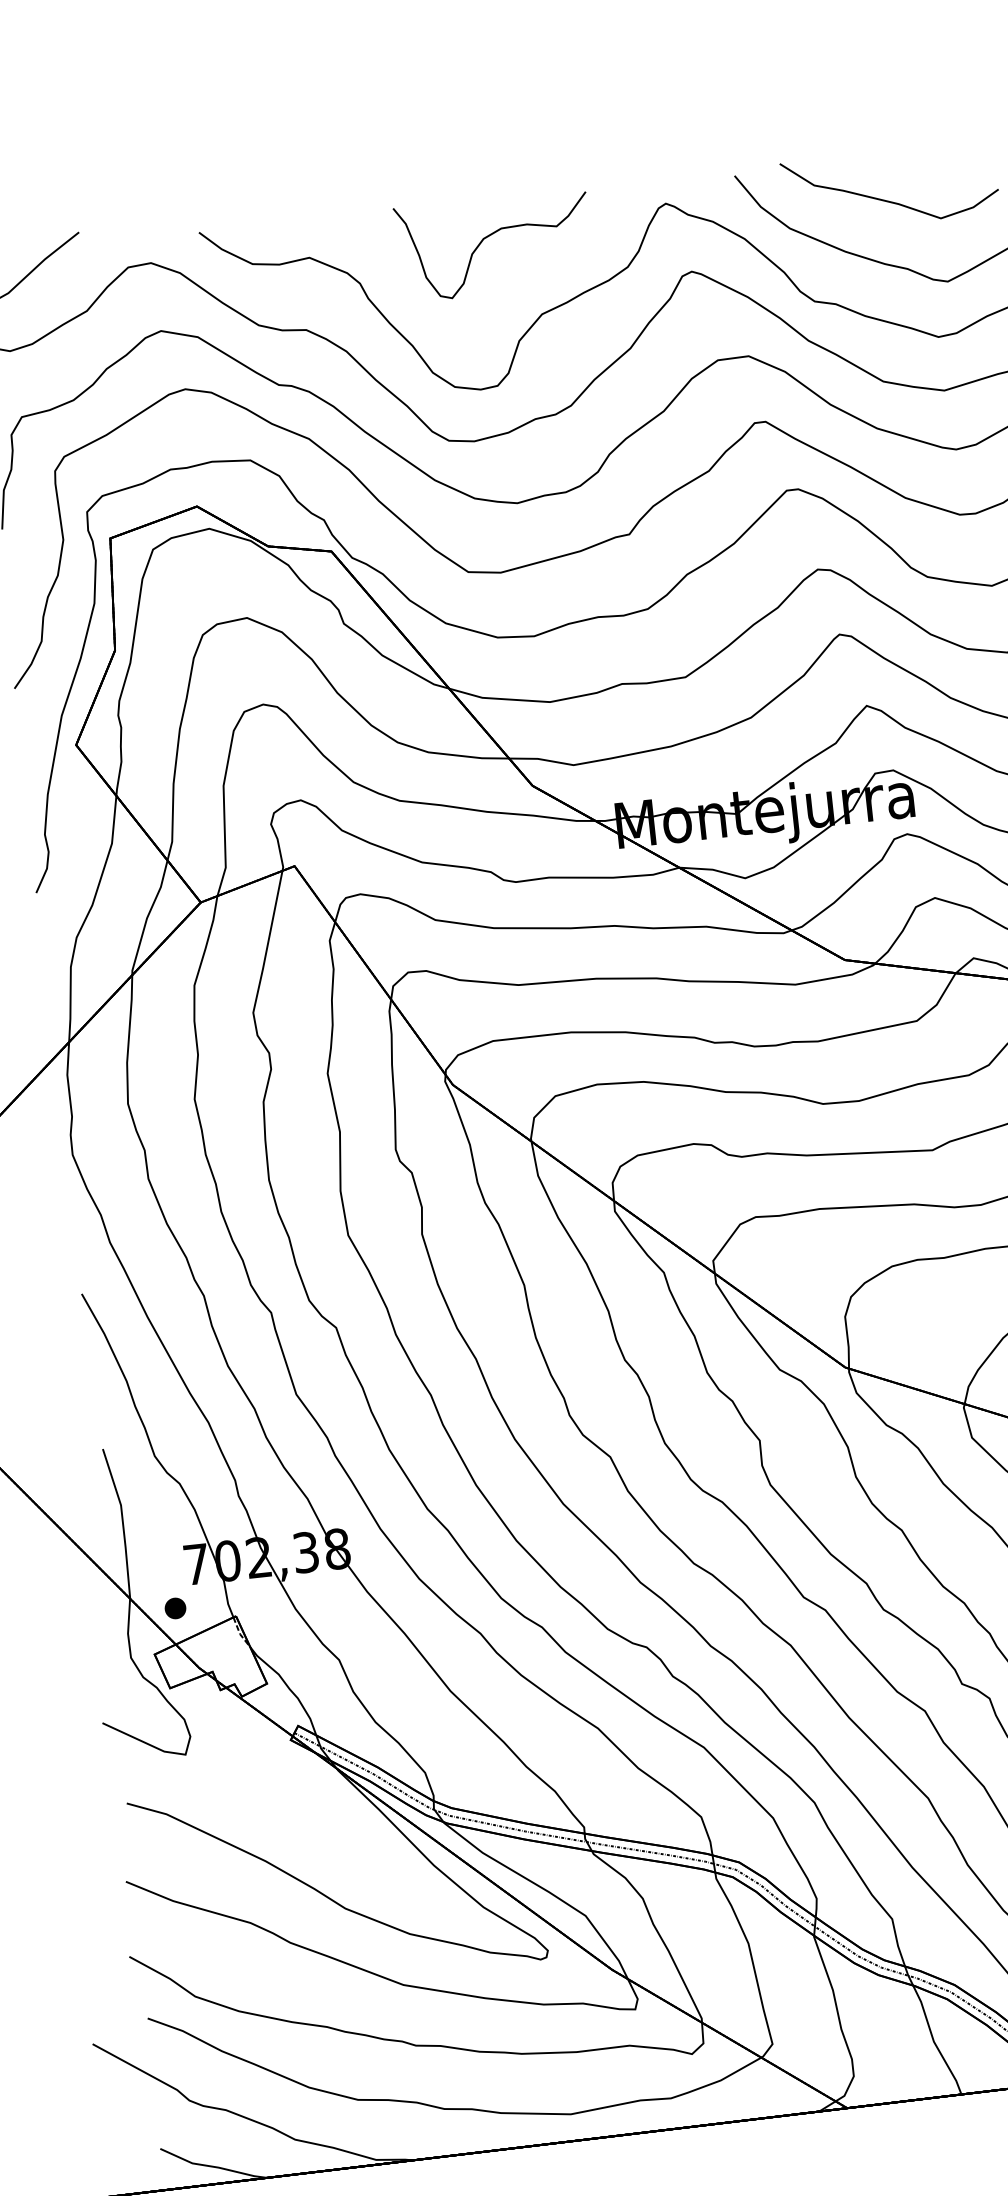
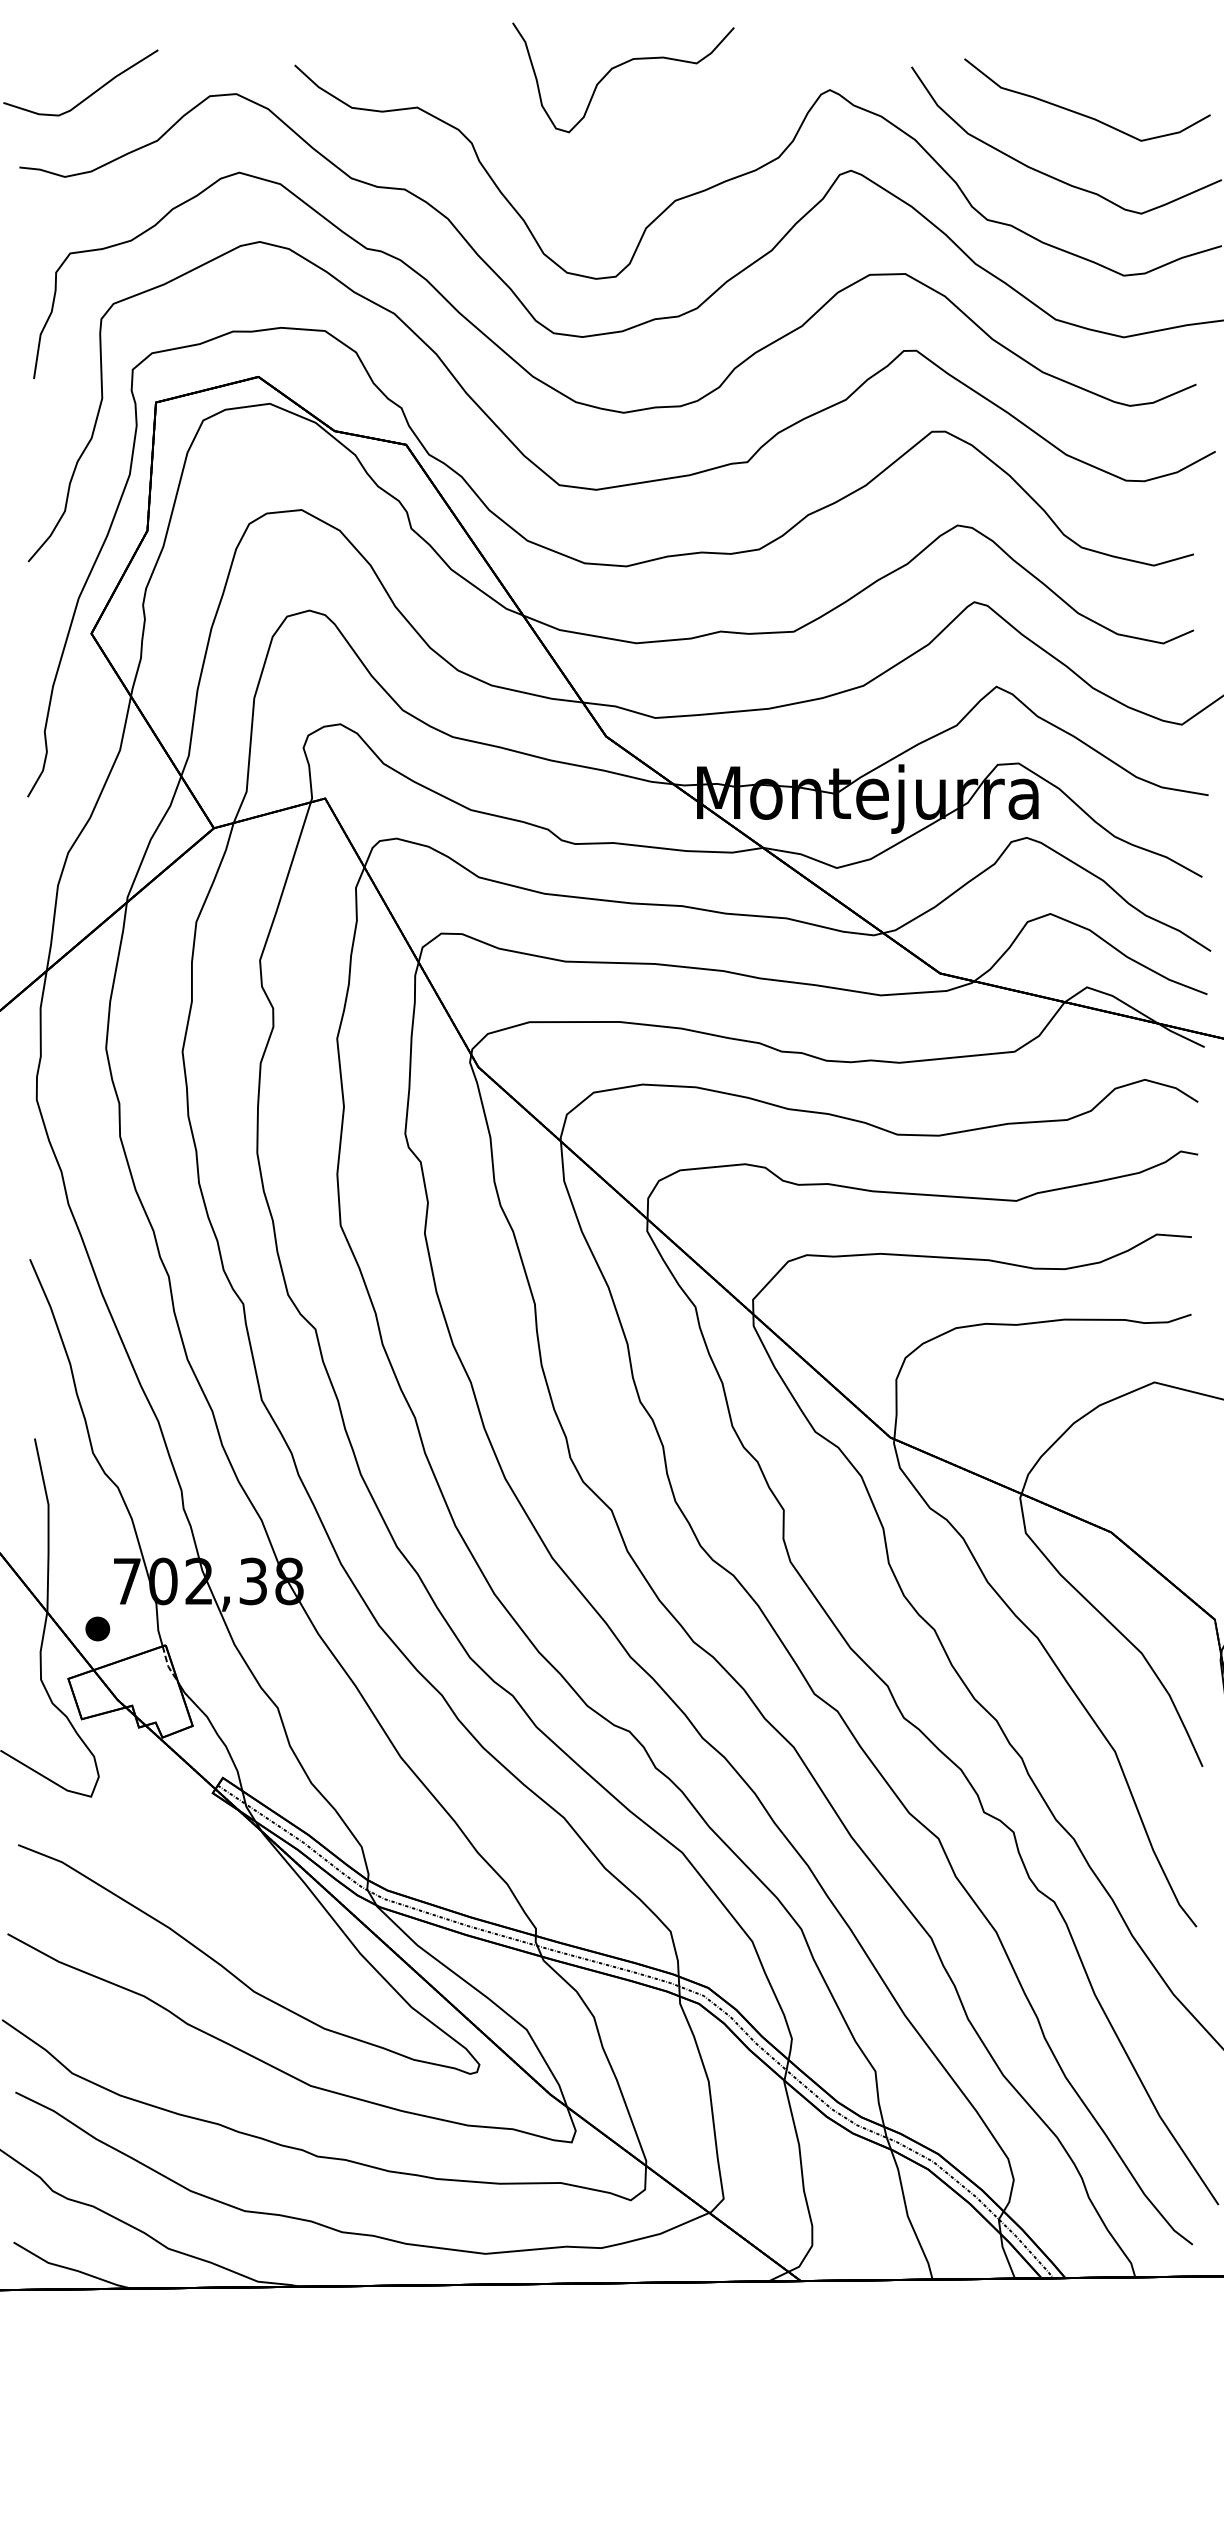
curve: (488, 237) -> (617, 67), moved

